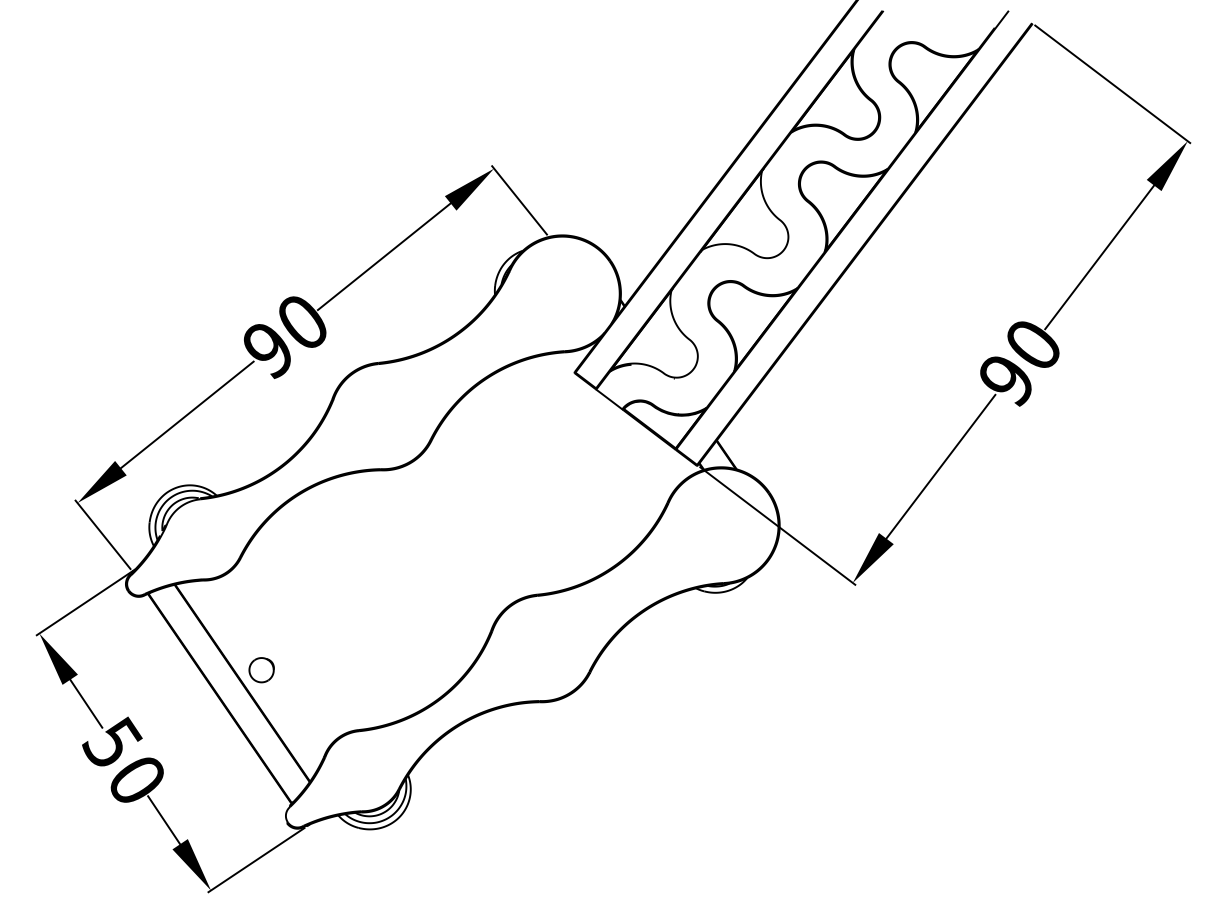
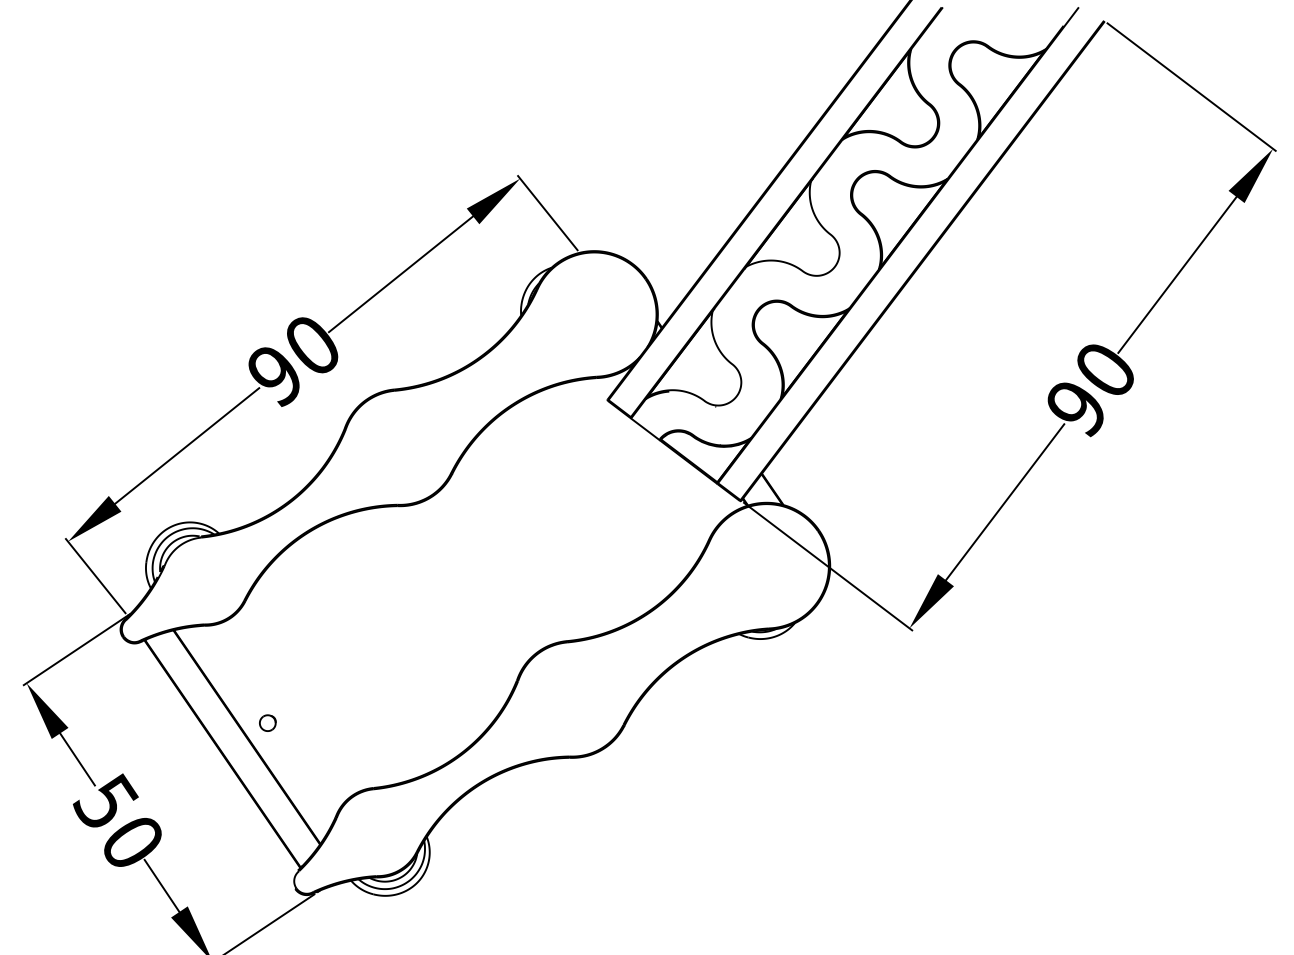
part: (261, 670) -> (267, 723), size x0.6

